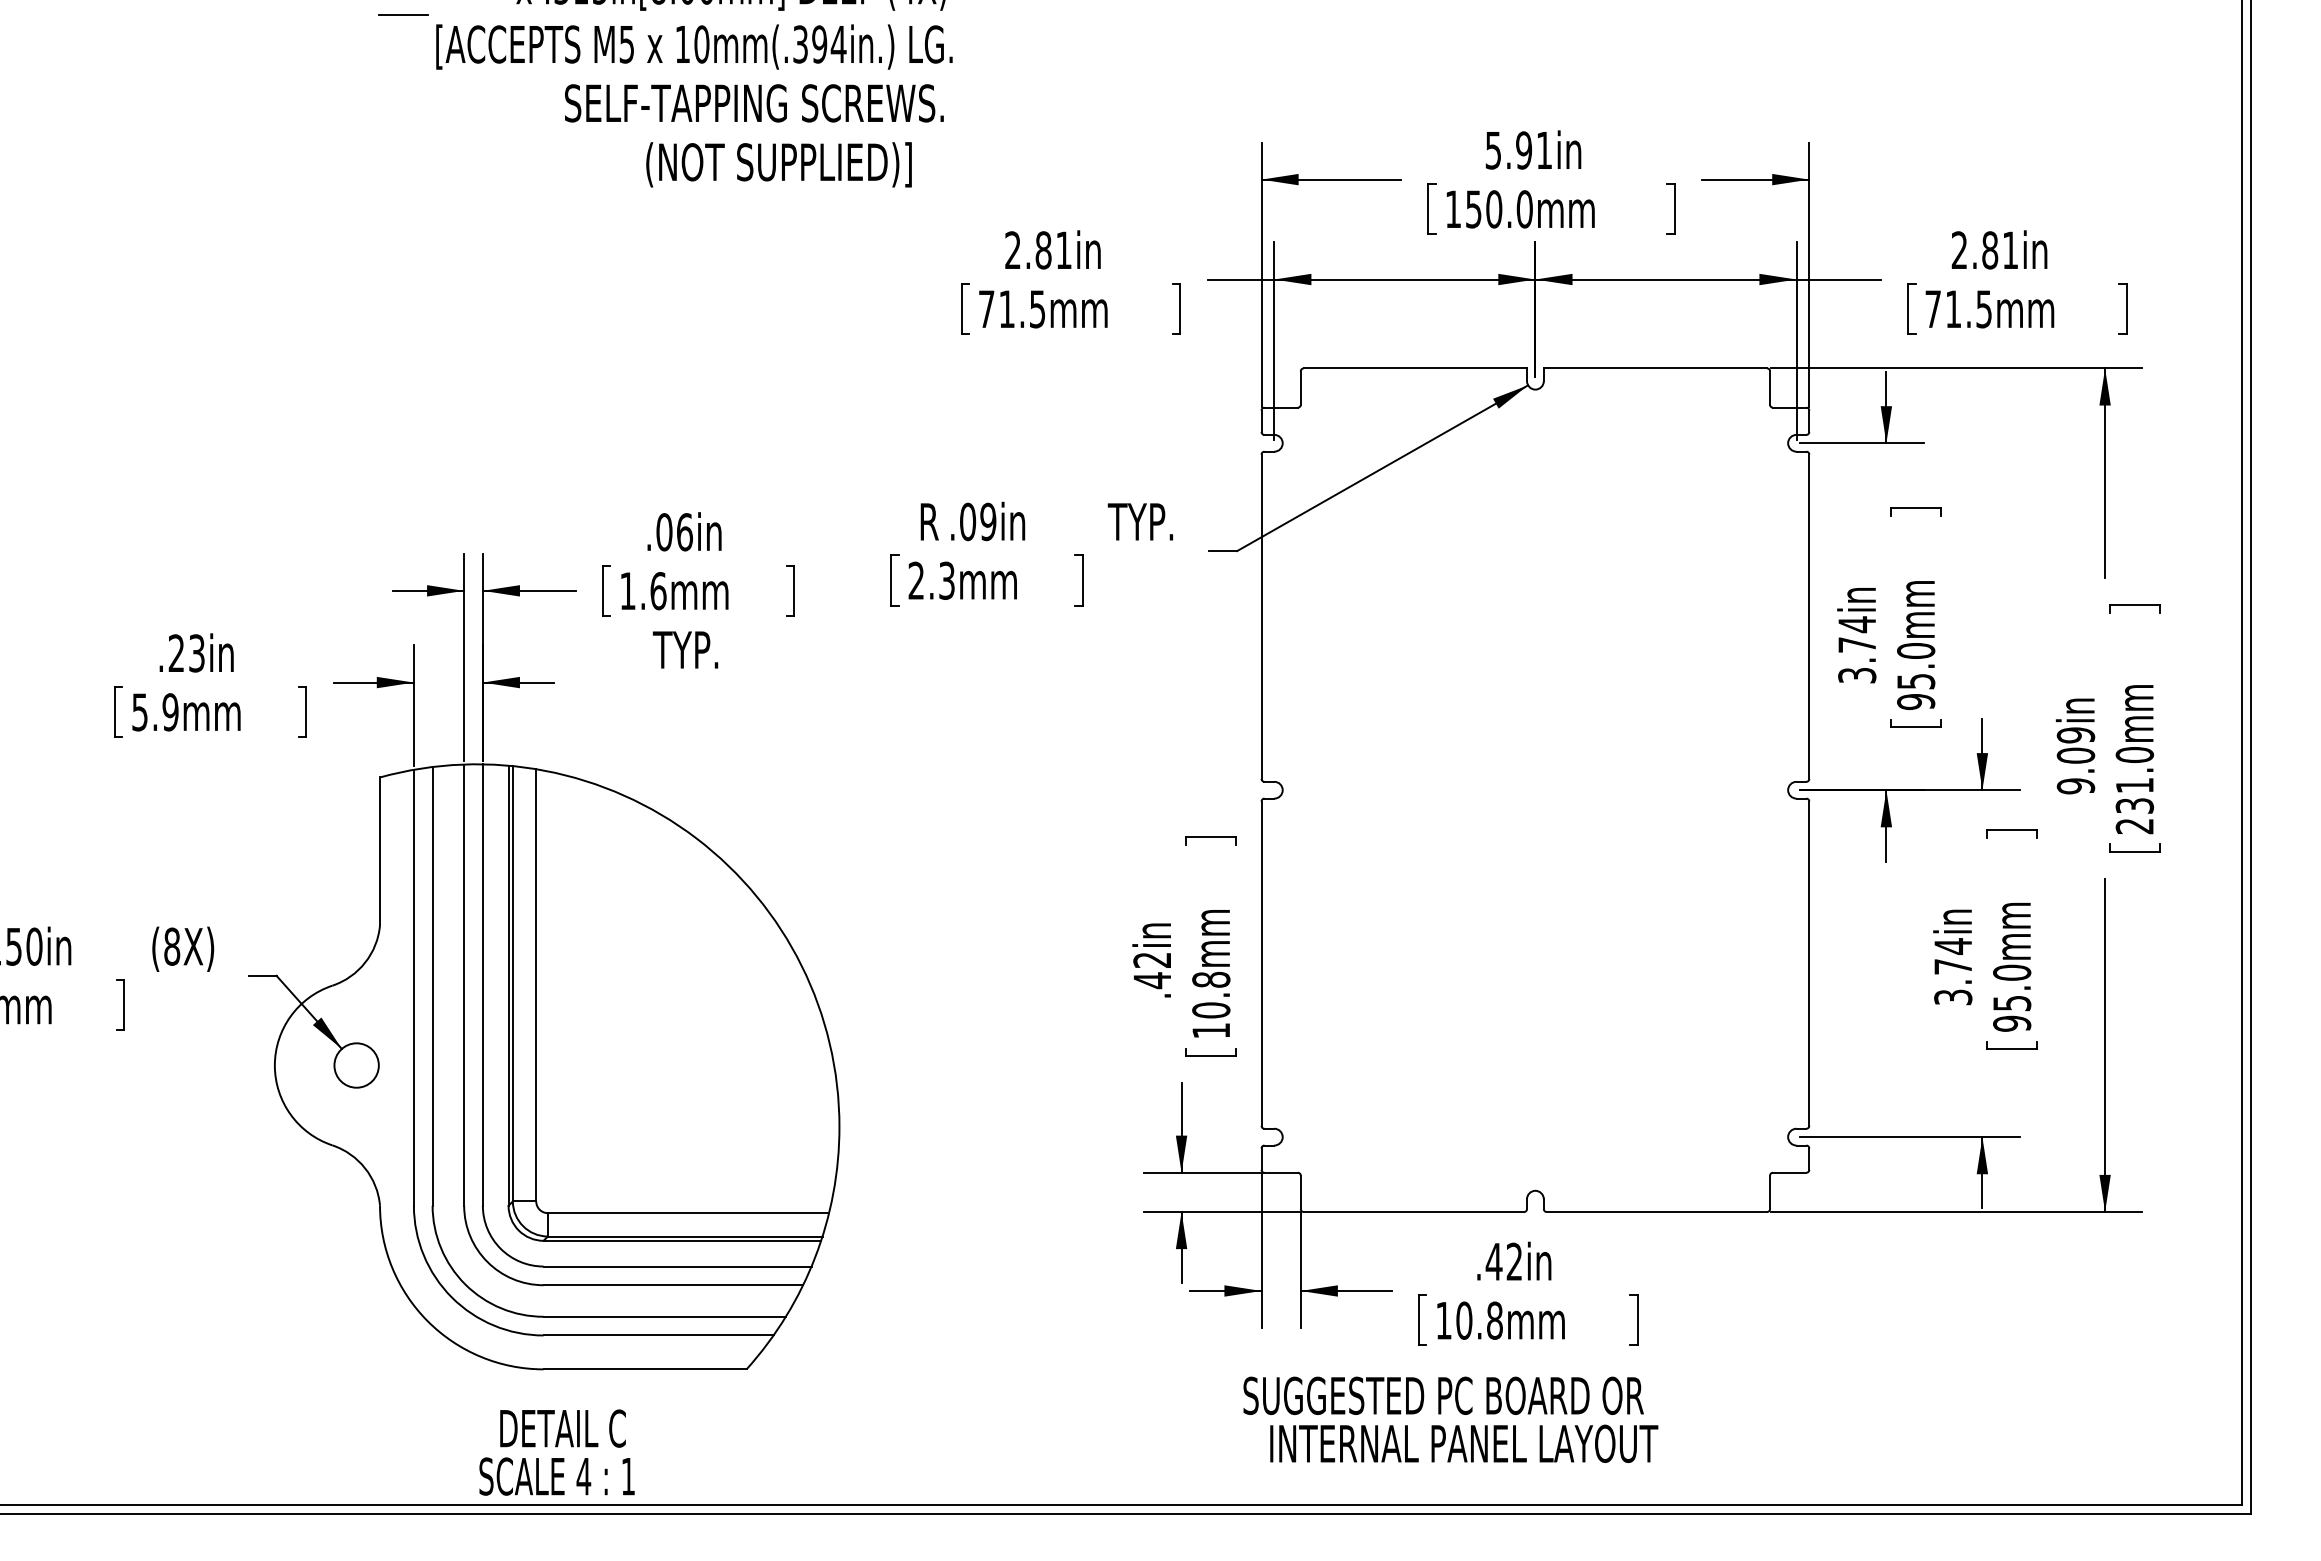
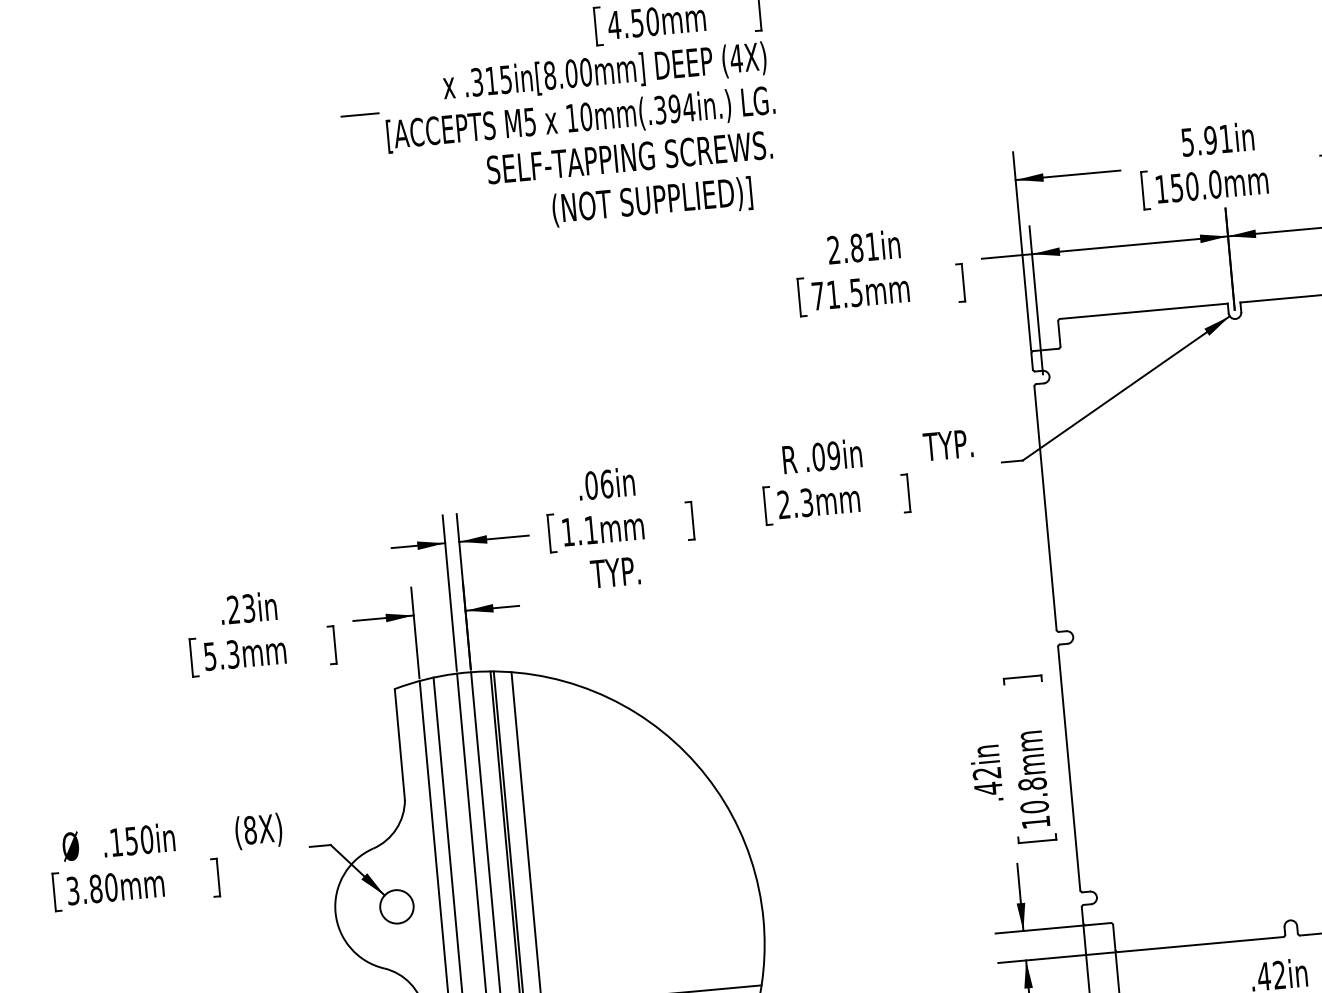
text: (658, 591) -> (591, 530), 1.6mm -> 1.1mm
text: (170, 712) -> (233, 654), 5.9mm -> 5.3mm

